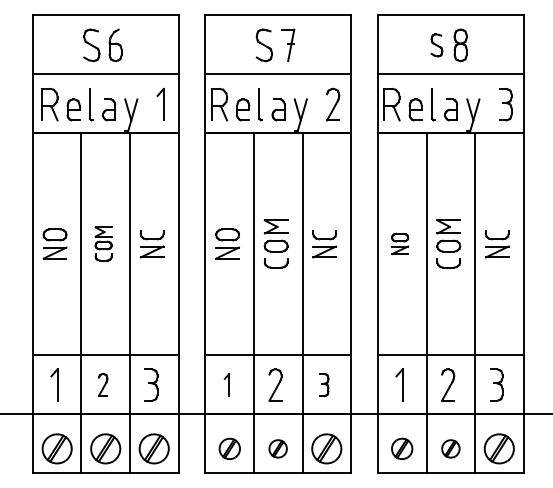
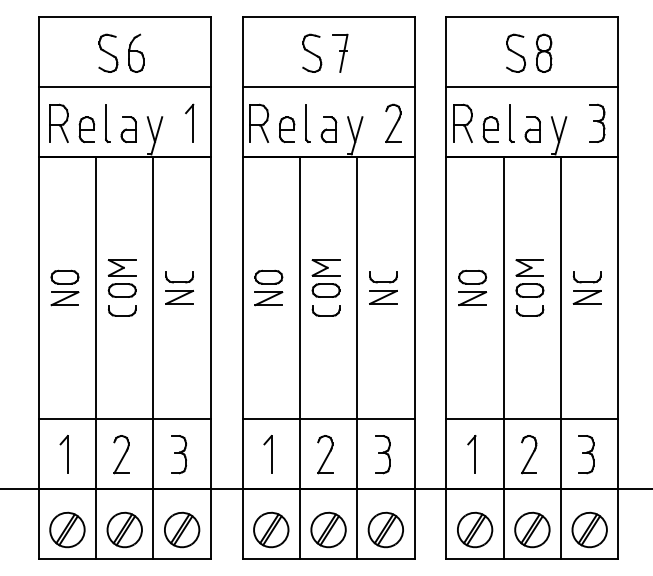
part: (436, 45) -> (515, 53), size x1.43
part: (103, 243) -> (122, 287), size x1.43
part: (399, 243) -> (471, 287), size x1.43
part: (103, 384) -> (122, 453), size x1.43
part: (226, 384) -> (267, 453), size x1.43
part: (324, 384) -> (383, 453), size x1.43
part: (229, 448) -> (270, 529), size x1.43
part: (277, 448) -> (327, 529), size x1.67
part: (401, 448) -> (474, 529), size x1.43
part: (450, 448) -> (532, 529), size x1.67

